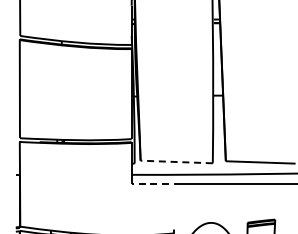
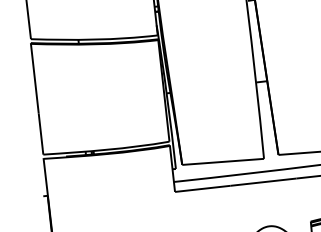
line: (176, 161) -> (222, 161), dashed -> solid
line: (156, 183) -> (203, 188), dashed -> solid

